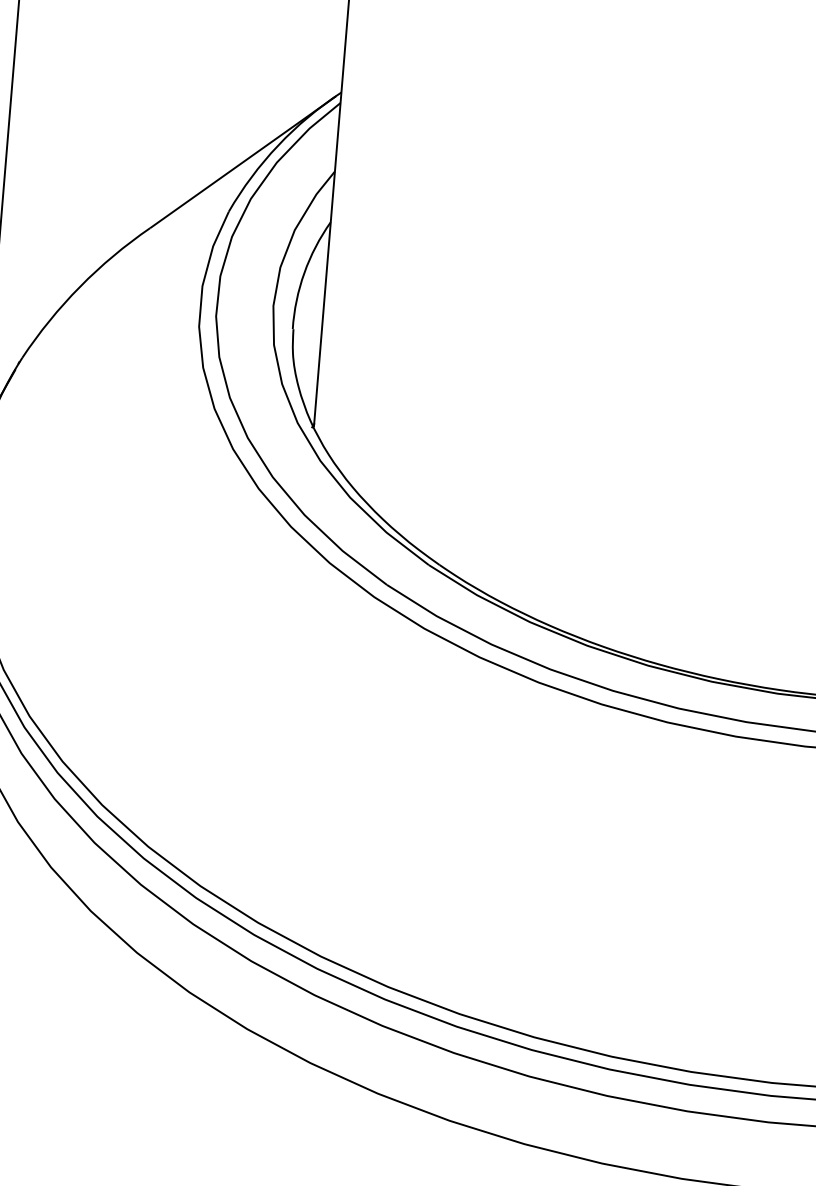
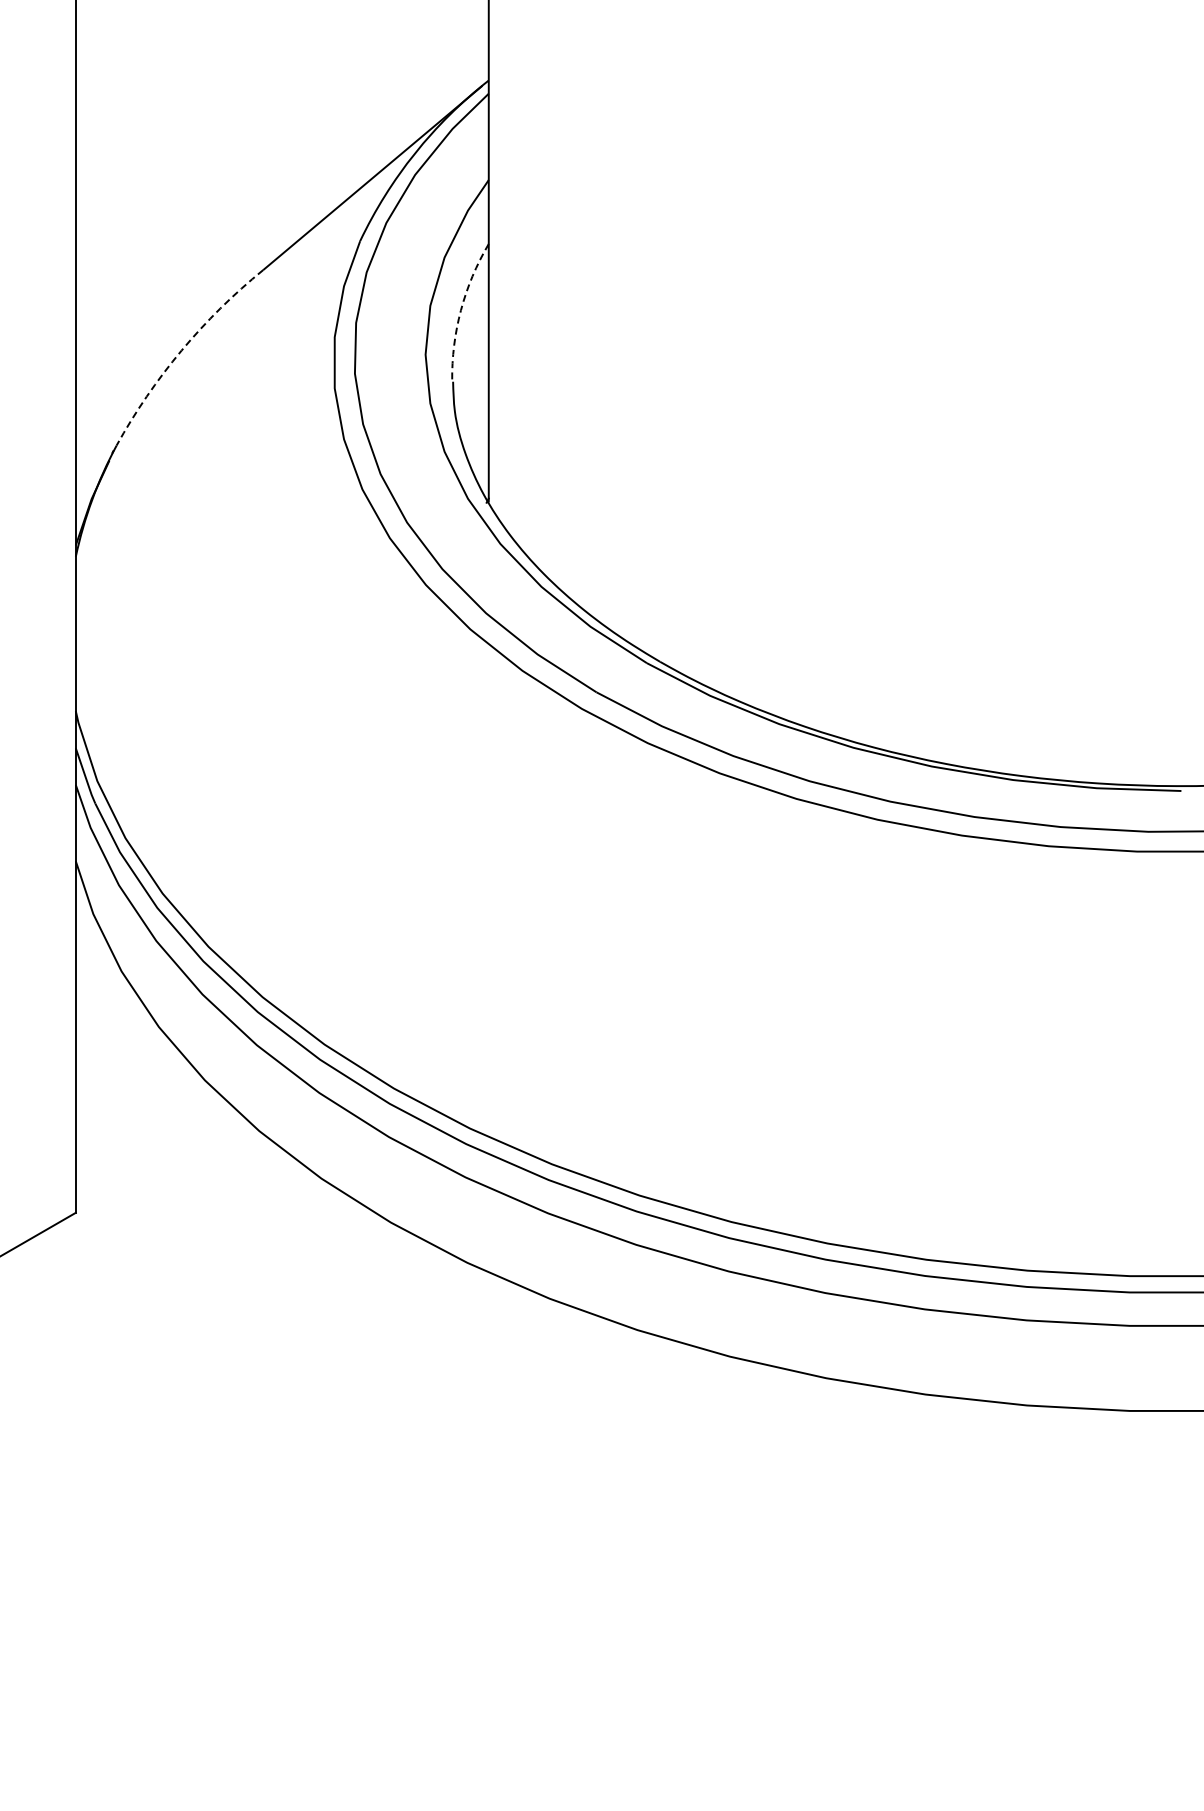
arc: (303, 273) -> (460, 310), solid -> dashed
arc: (80, 286) -> (181, 350), solid -> dashed

